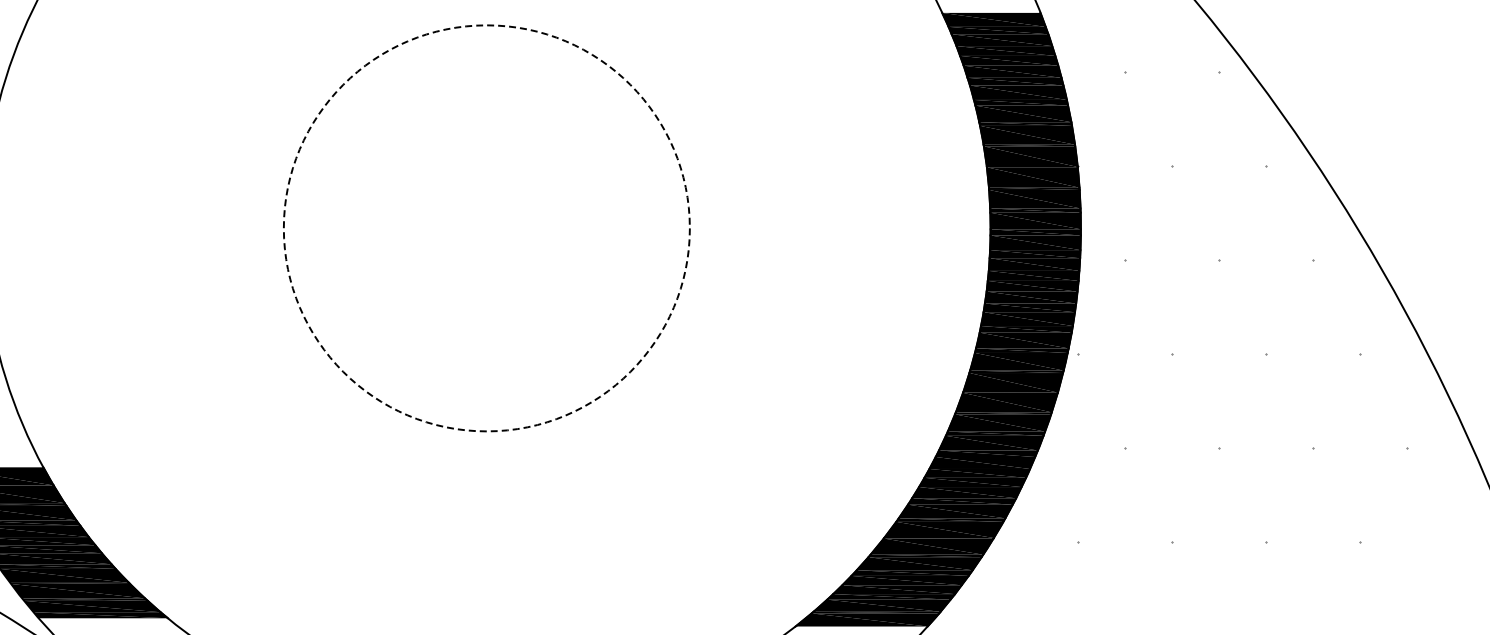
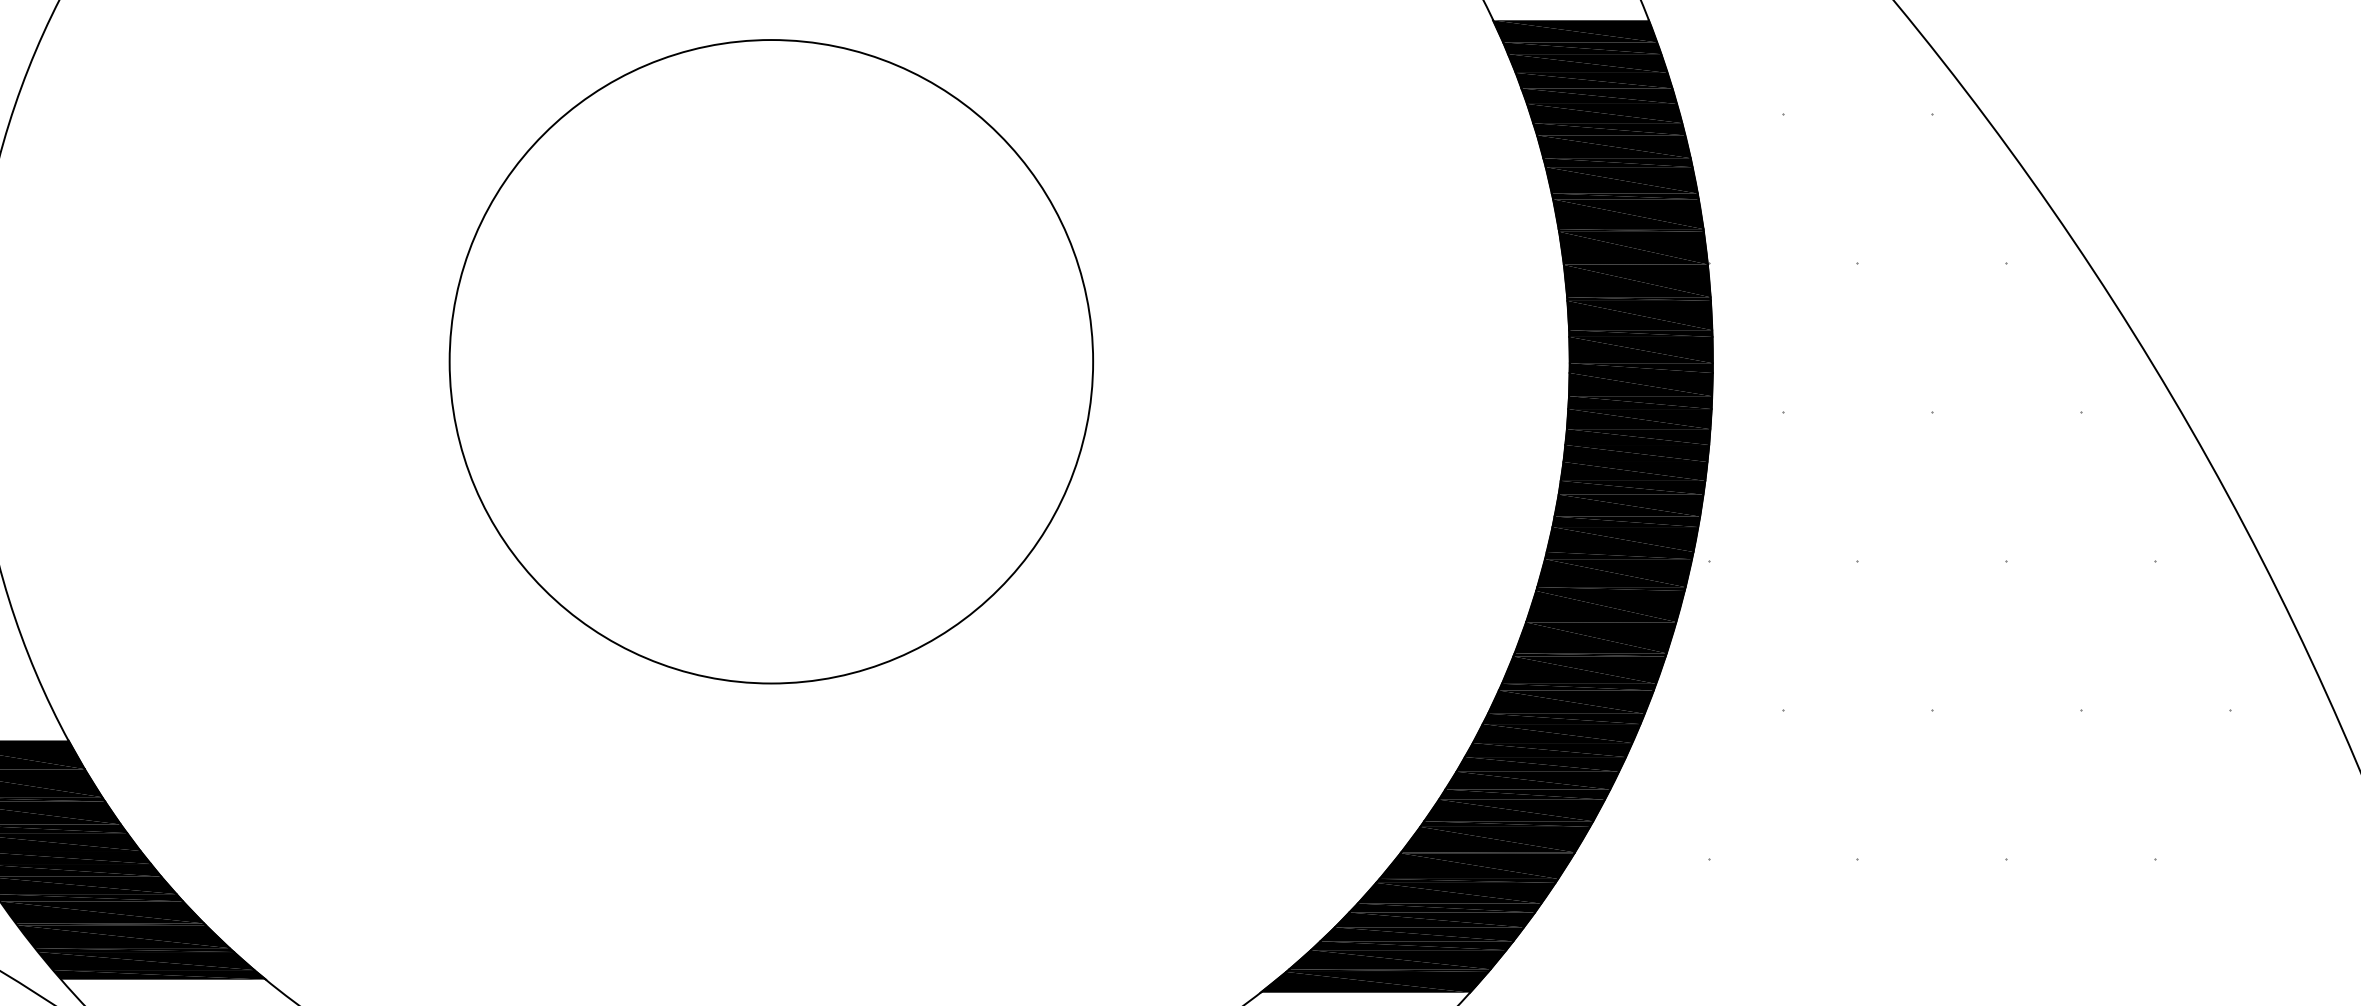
circle: (486, 228) -> (770, 361), dashed -> solid

